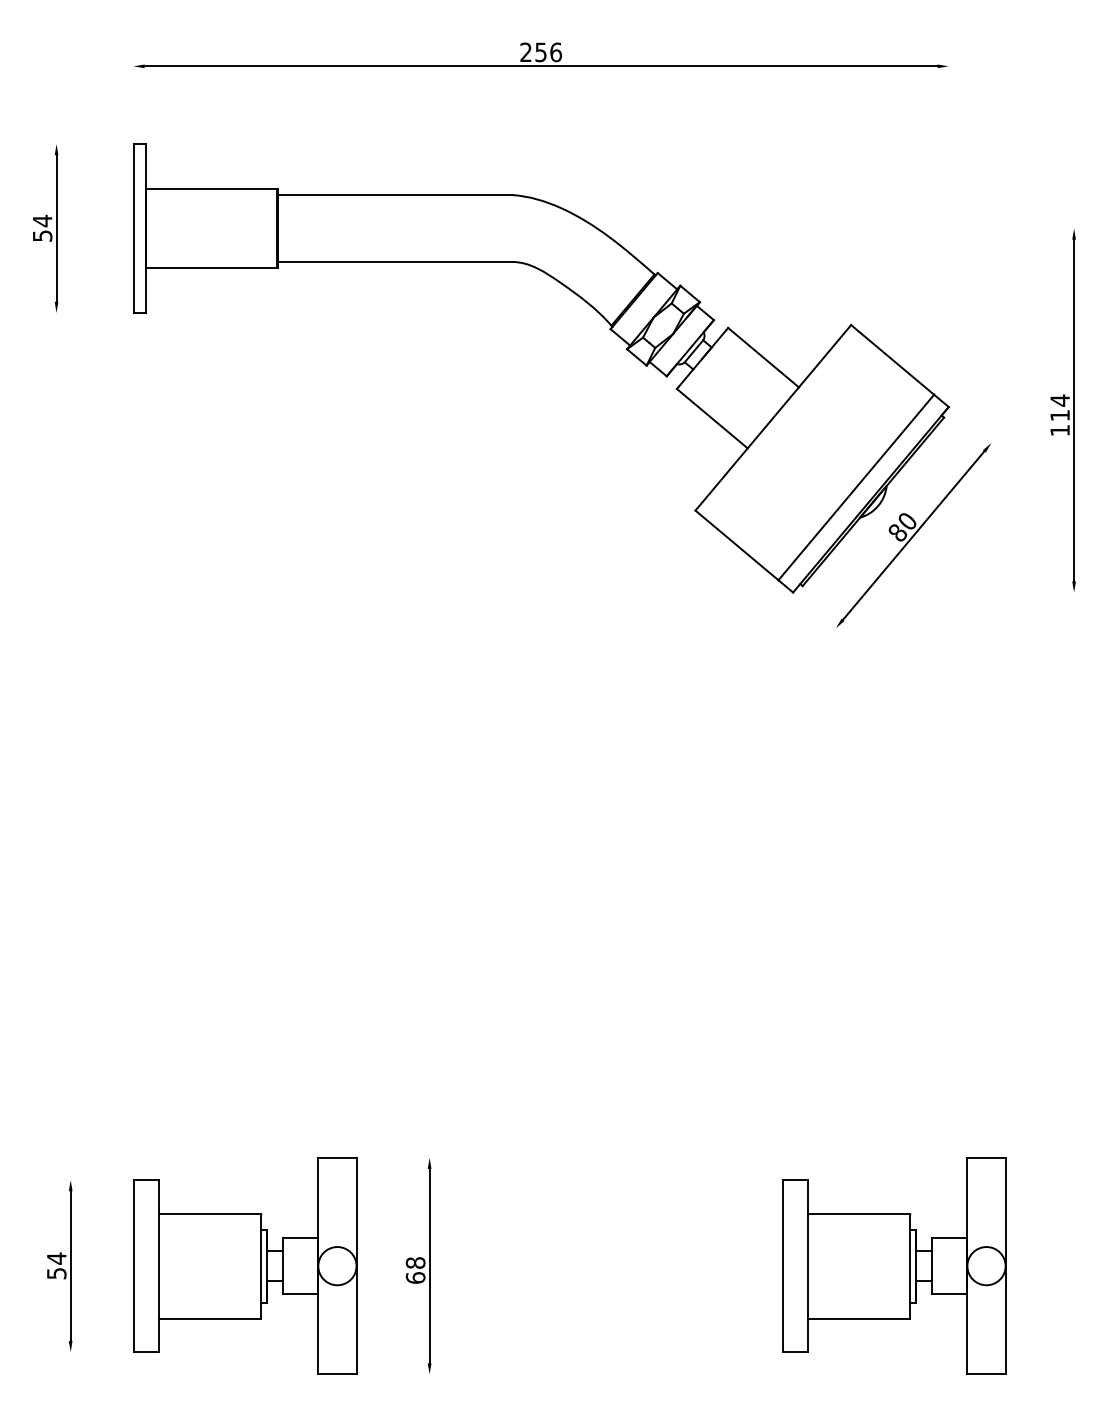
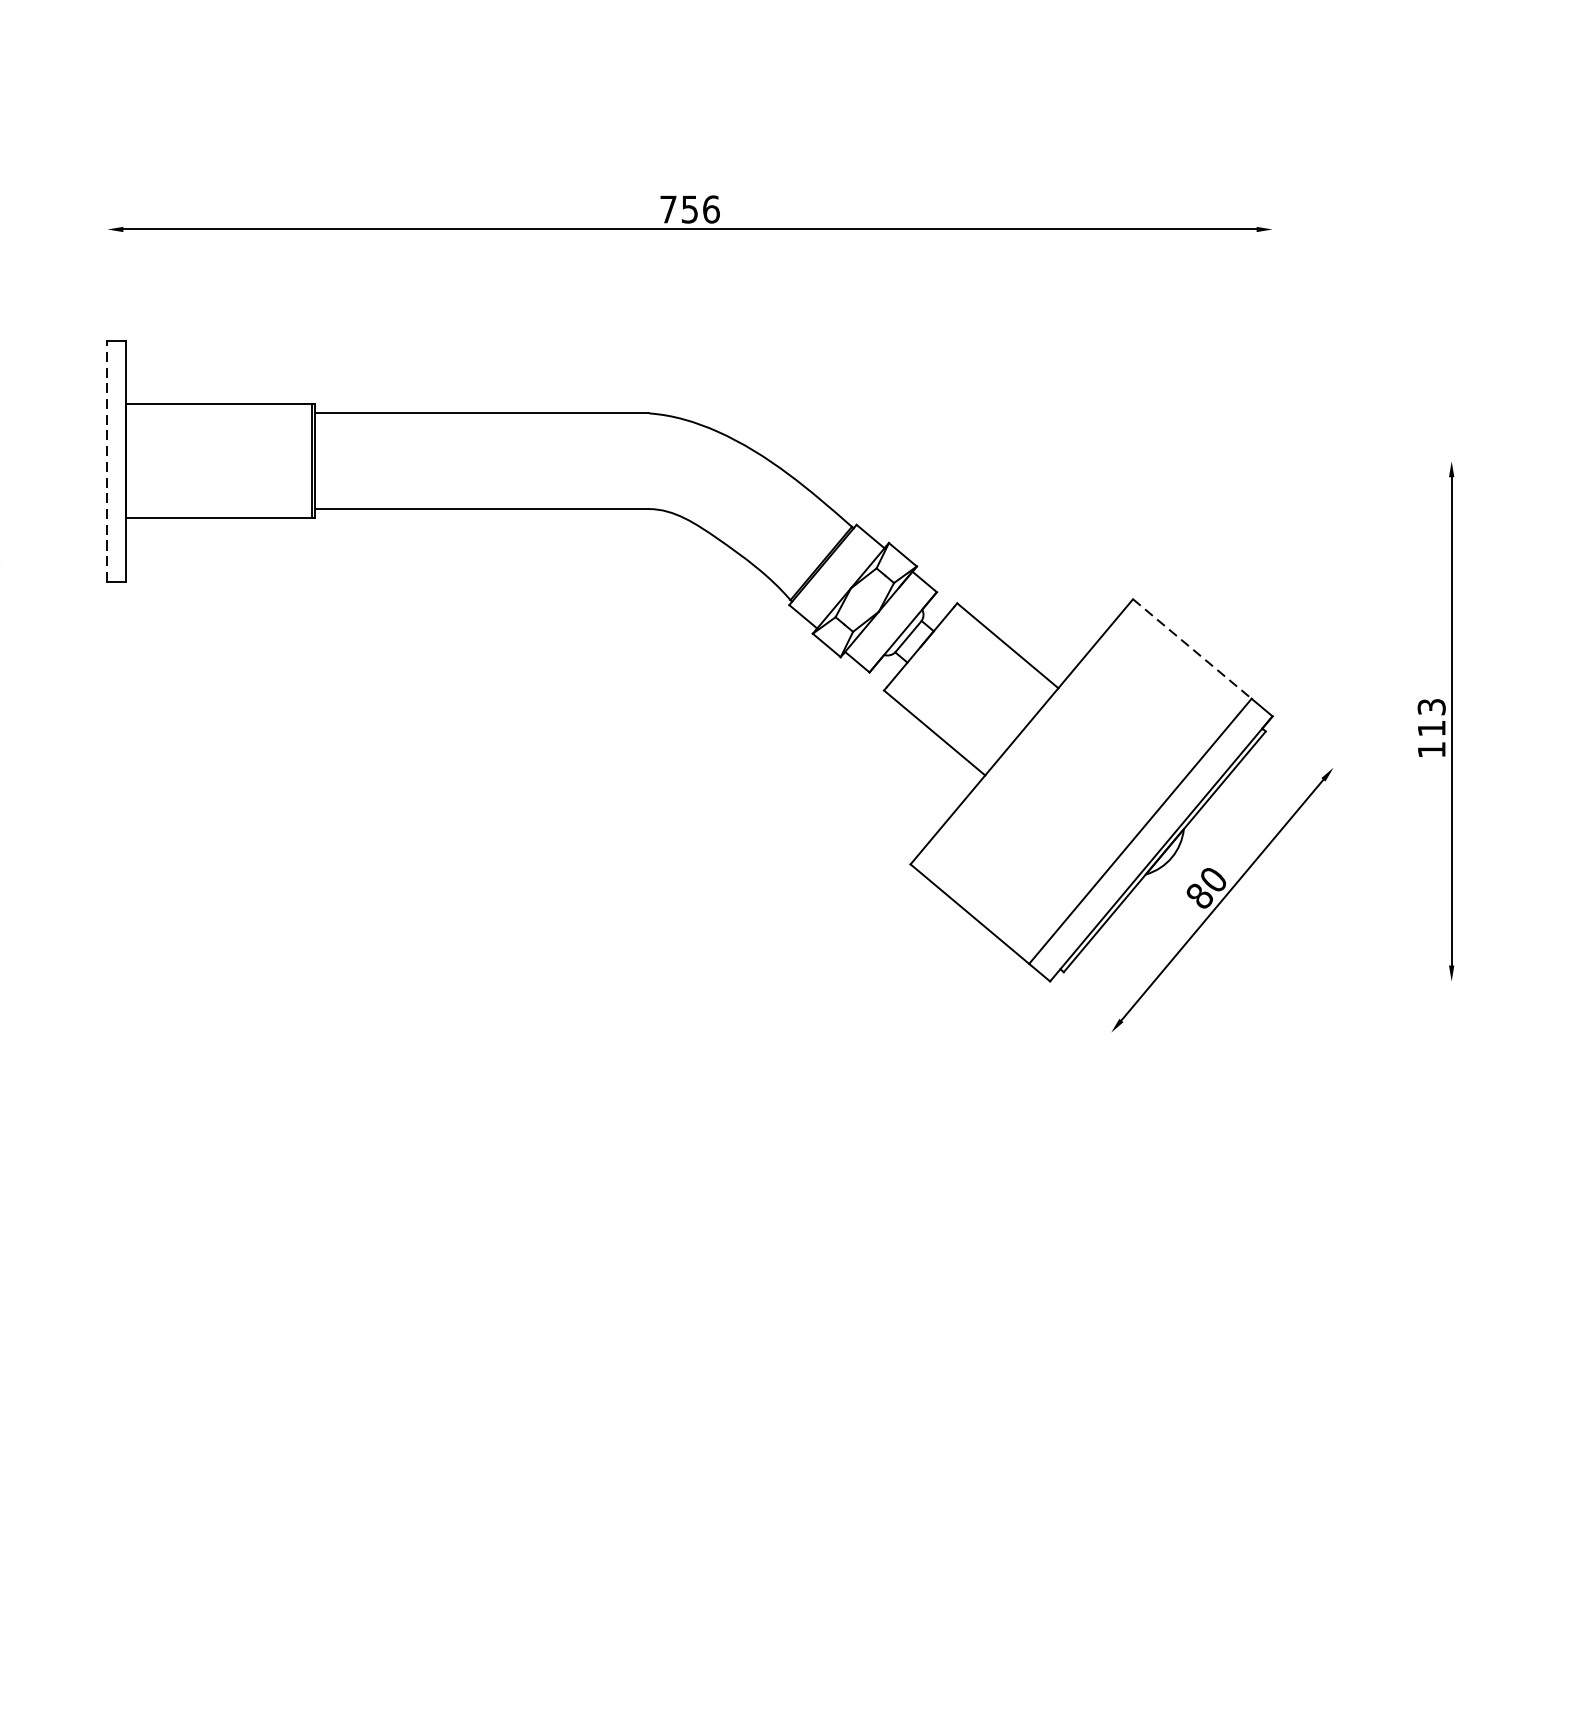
text: (525, 51) -> (667, 208), 256 -> 756
line: (133, 228) -> (107, 461), solid -> dashed
line: (893, 360) -> (1193, 649), solid -> dashed
text: (1059, 400) -> (1430, 707), 114 -> 113

